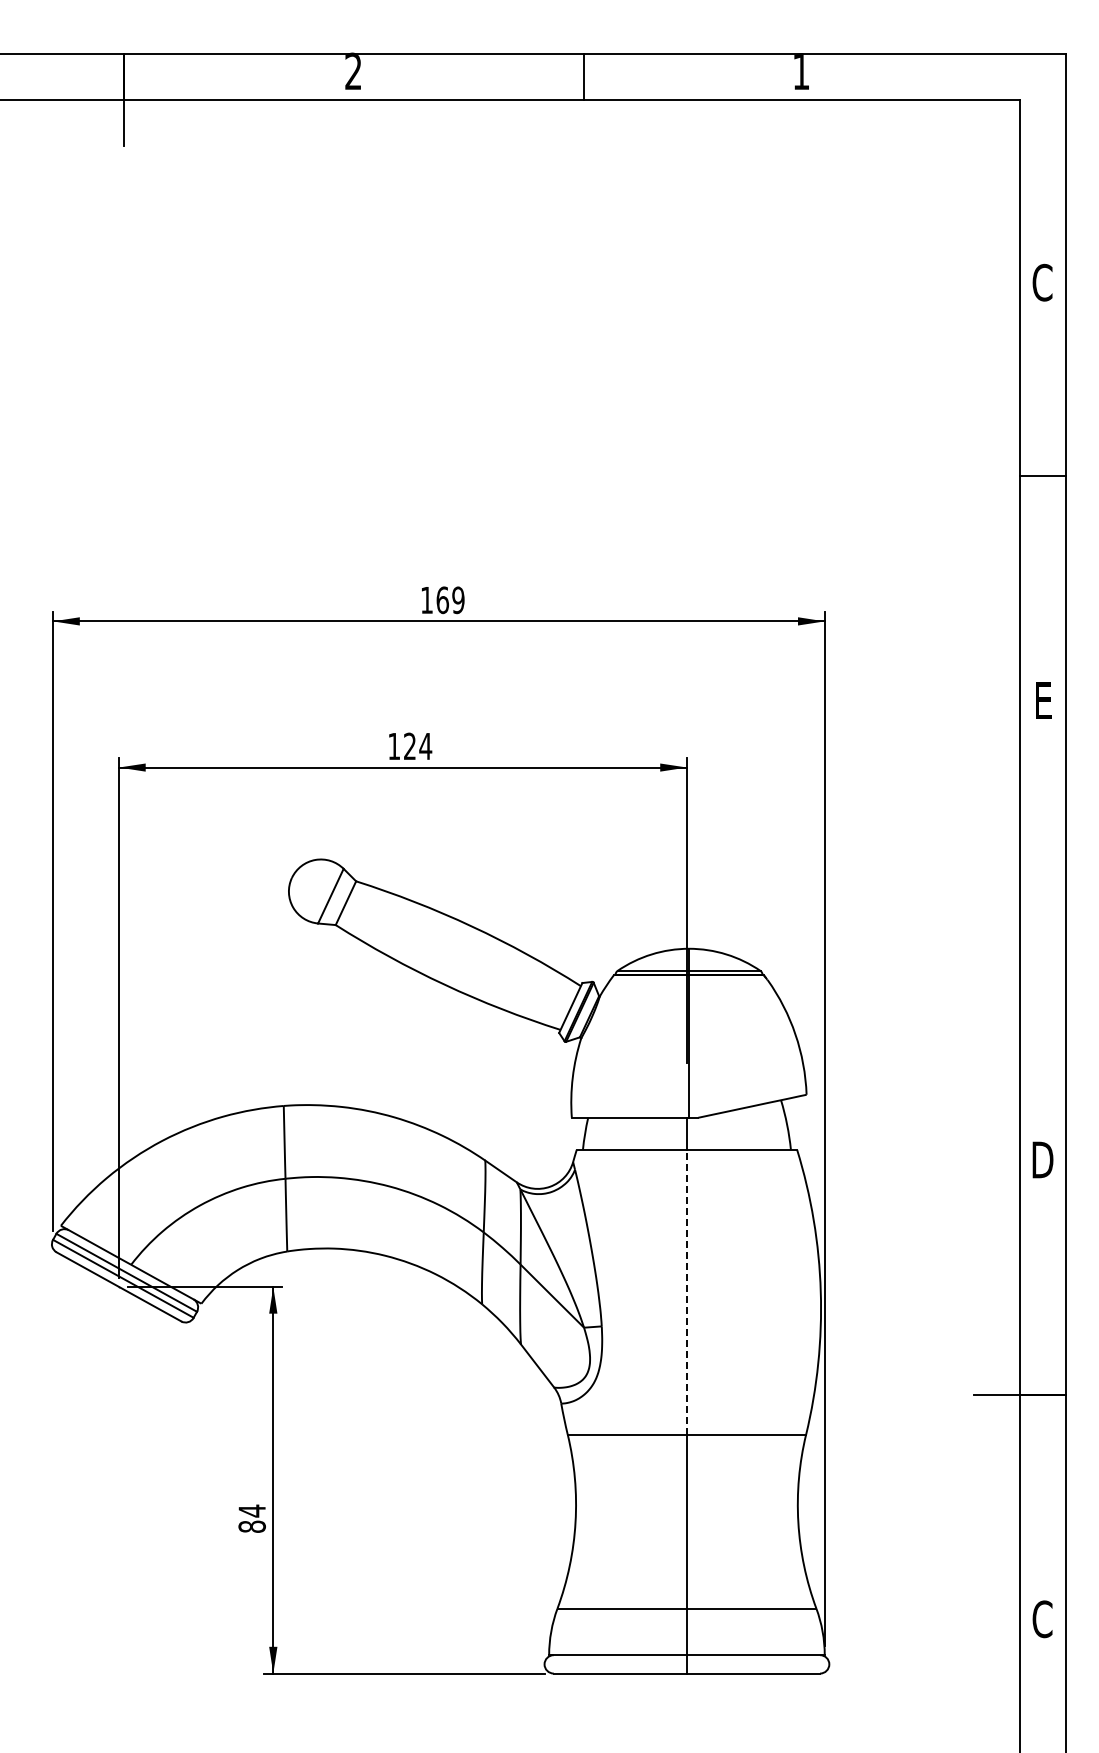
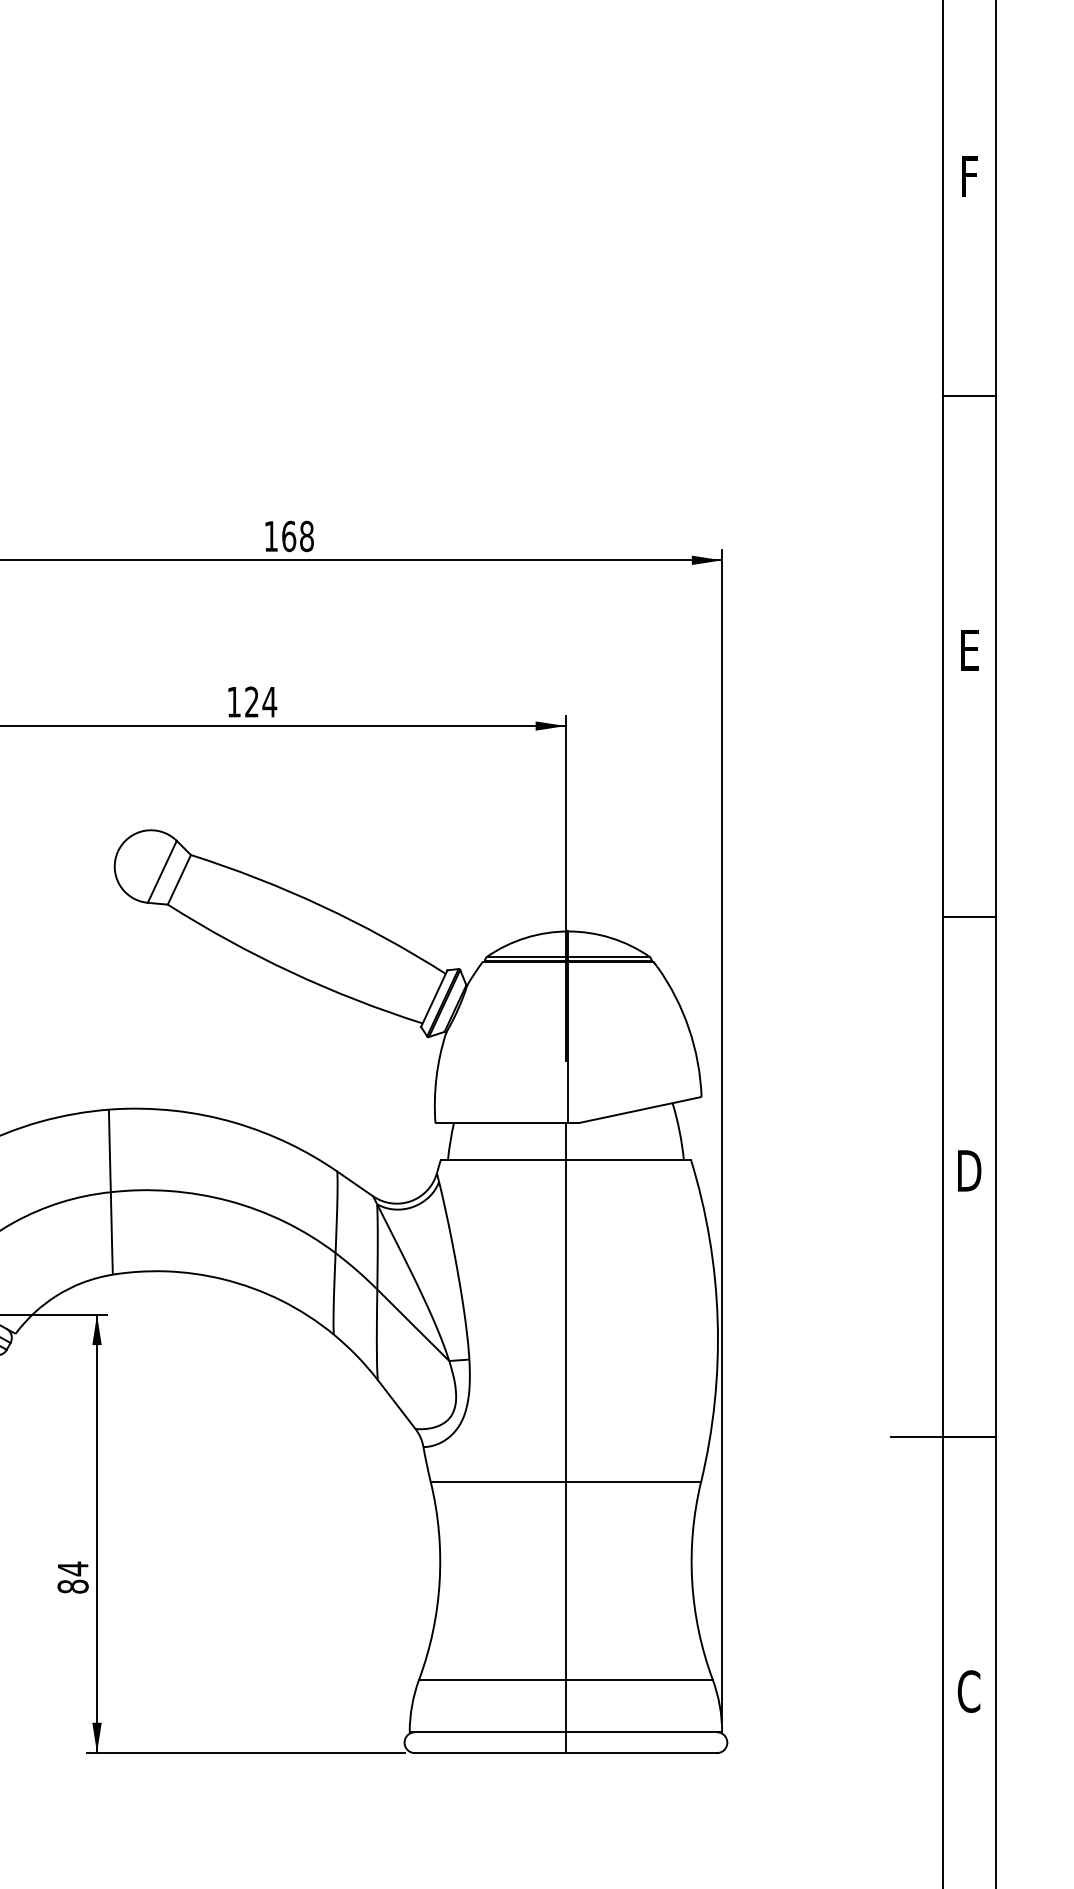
text: (1042, 282) -> (968, 176), C -> F
text: (458, 600) -> (306, 536), 169 -> 168
line: (1042, 935) -> (968, 916), added
line: (686, 1291) -> (565, 1319), dashed -> solid

